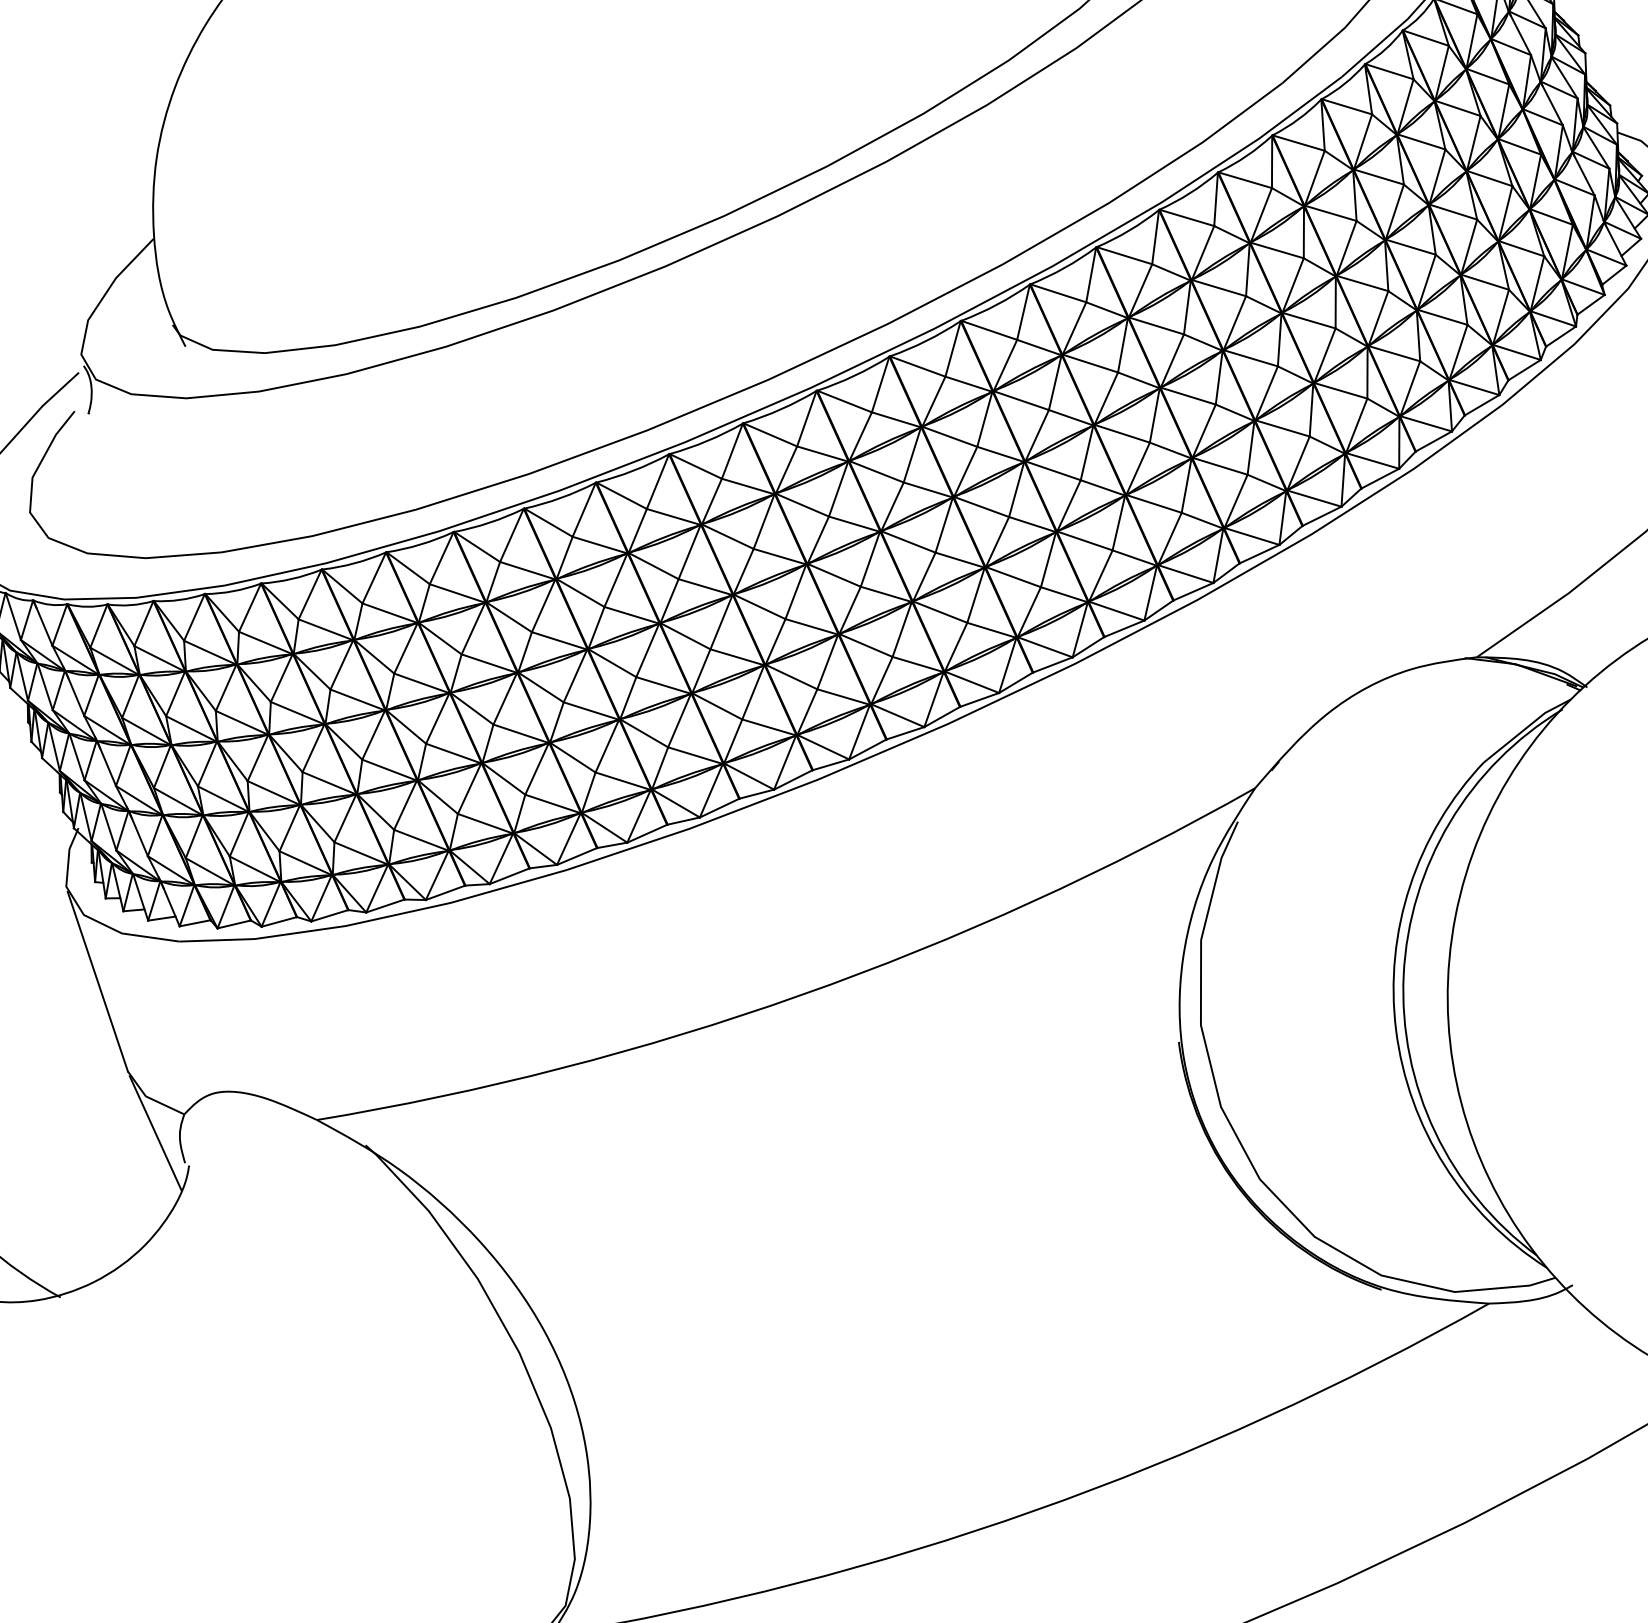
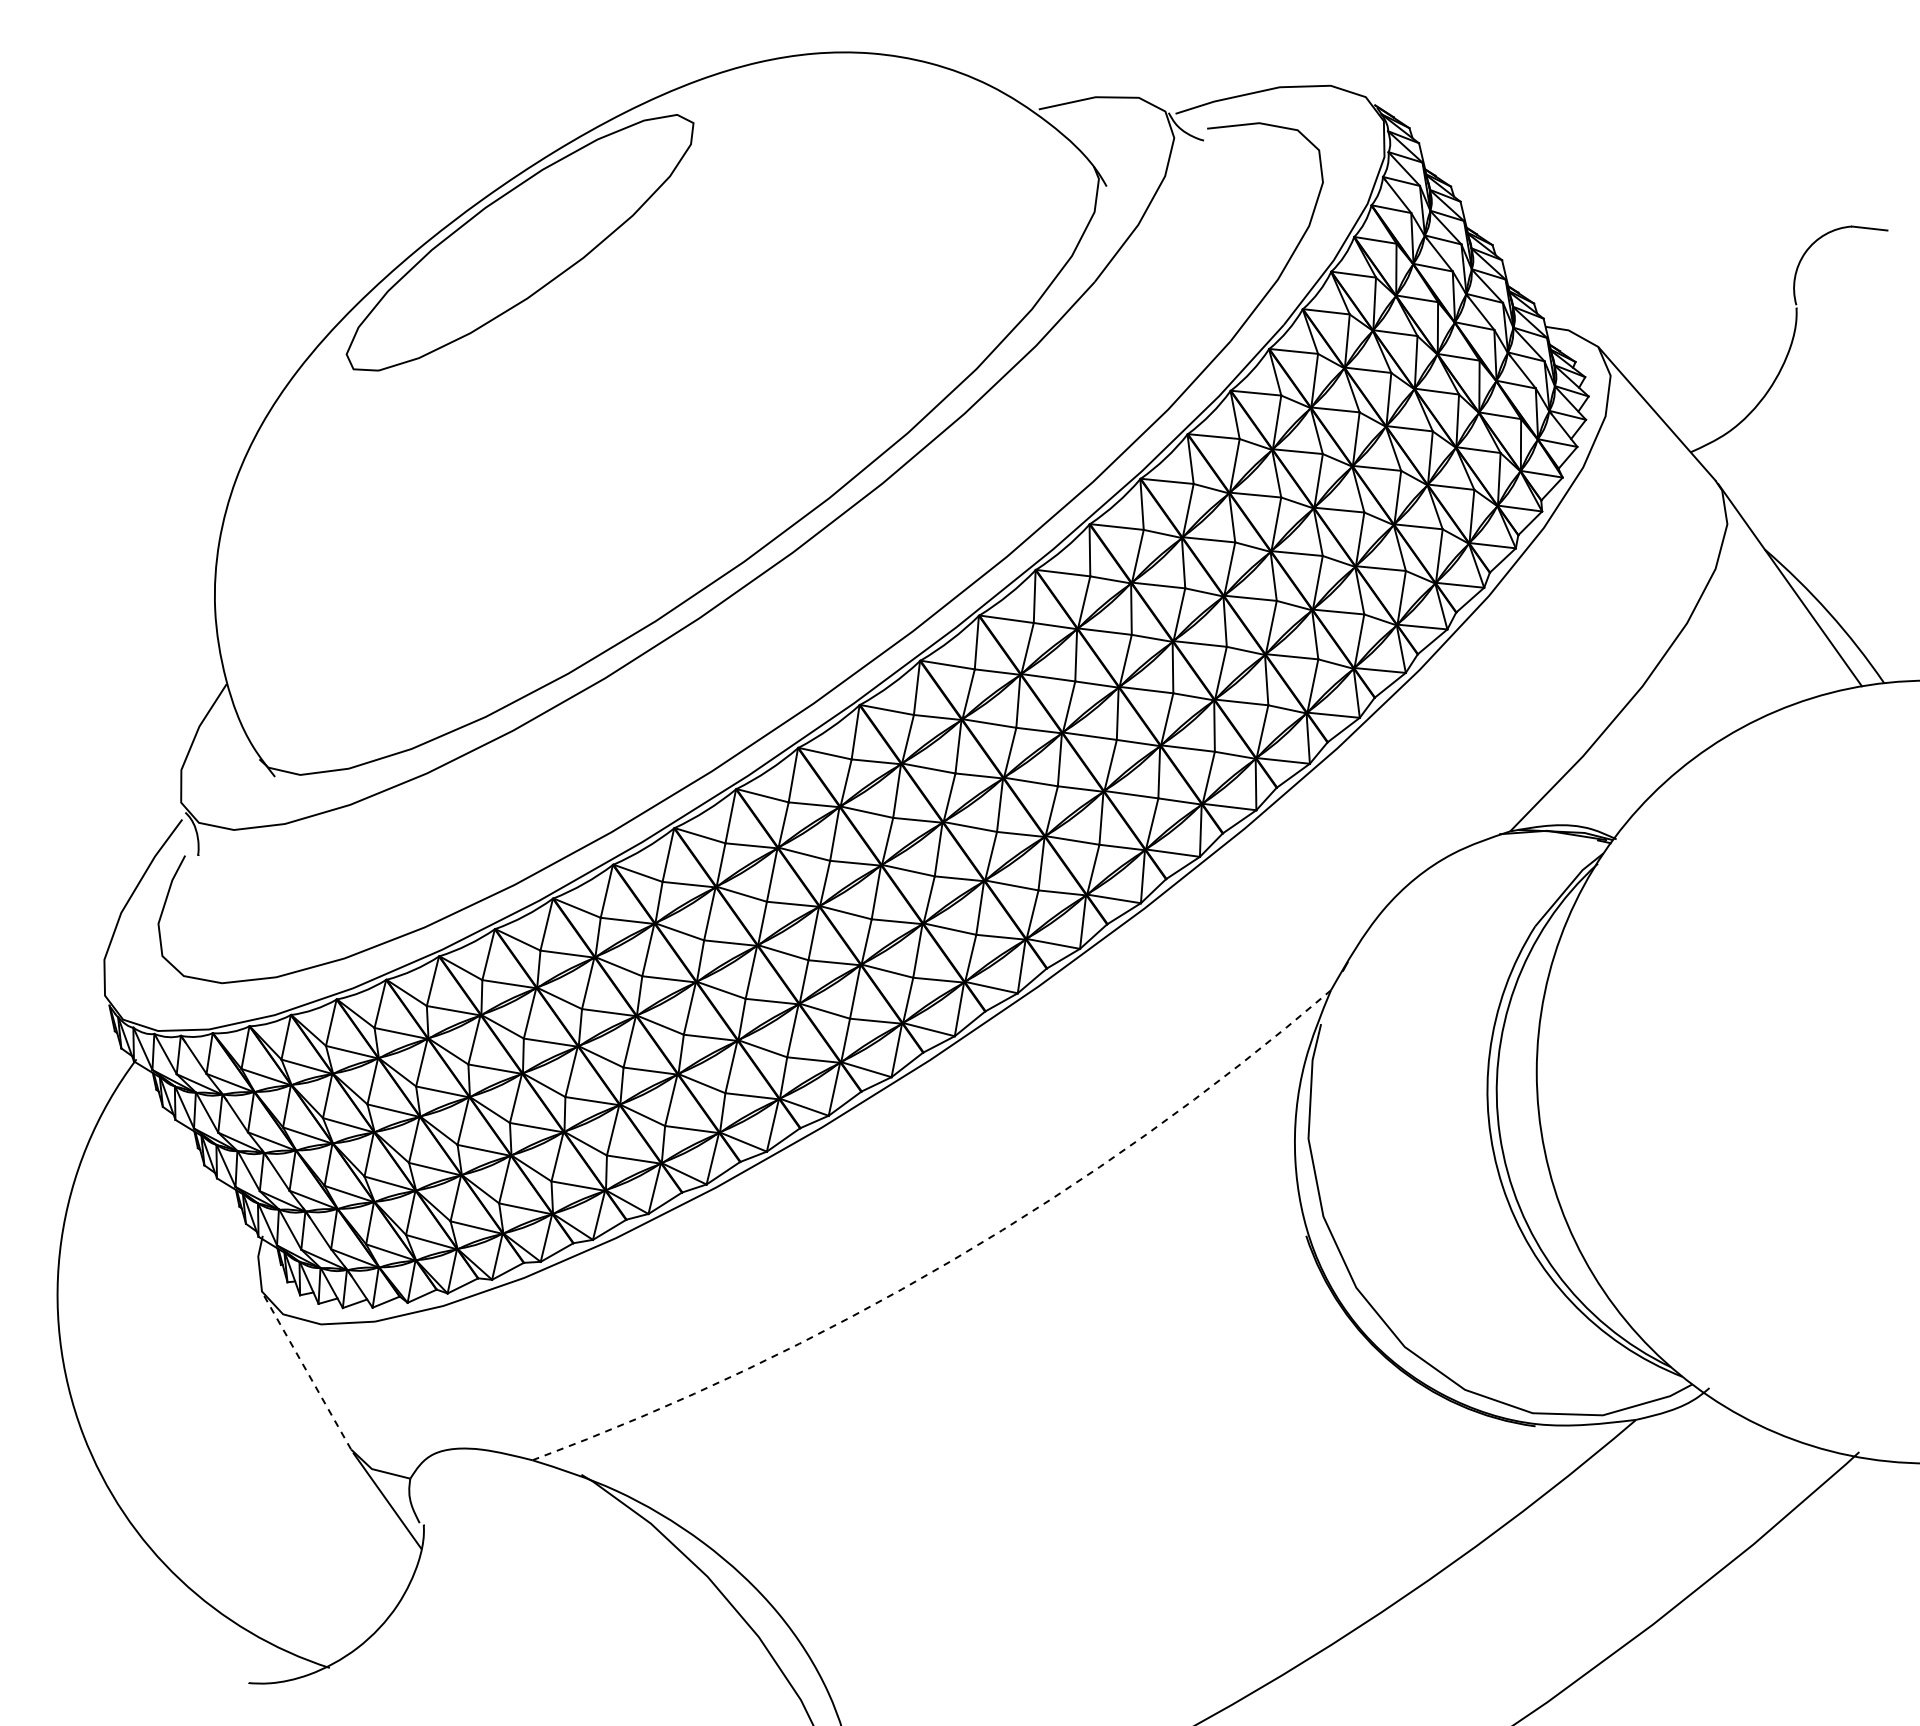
line: (97, 982) -> (307, 1373), solid -> dashed
arc: (800, 995) -> (952, 1260), solid -> dashed

